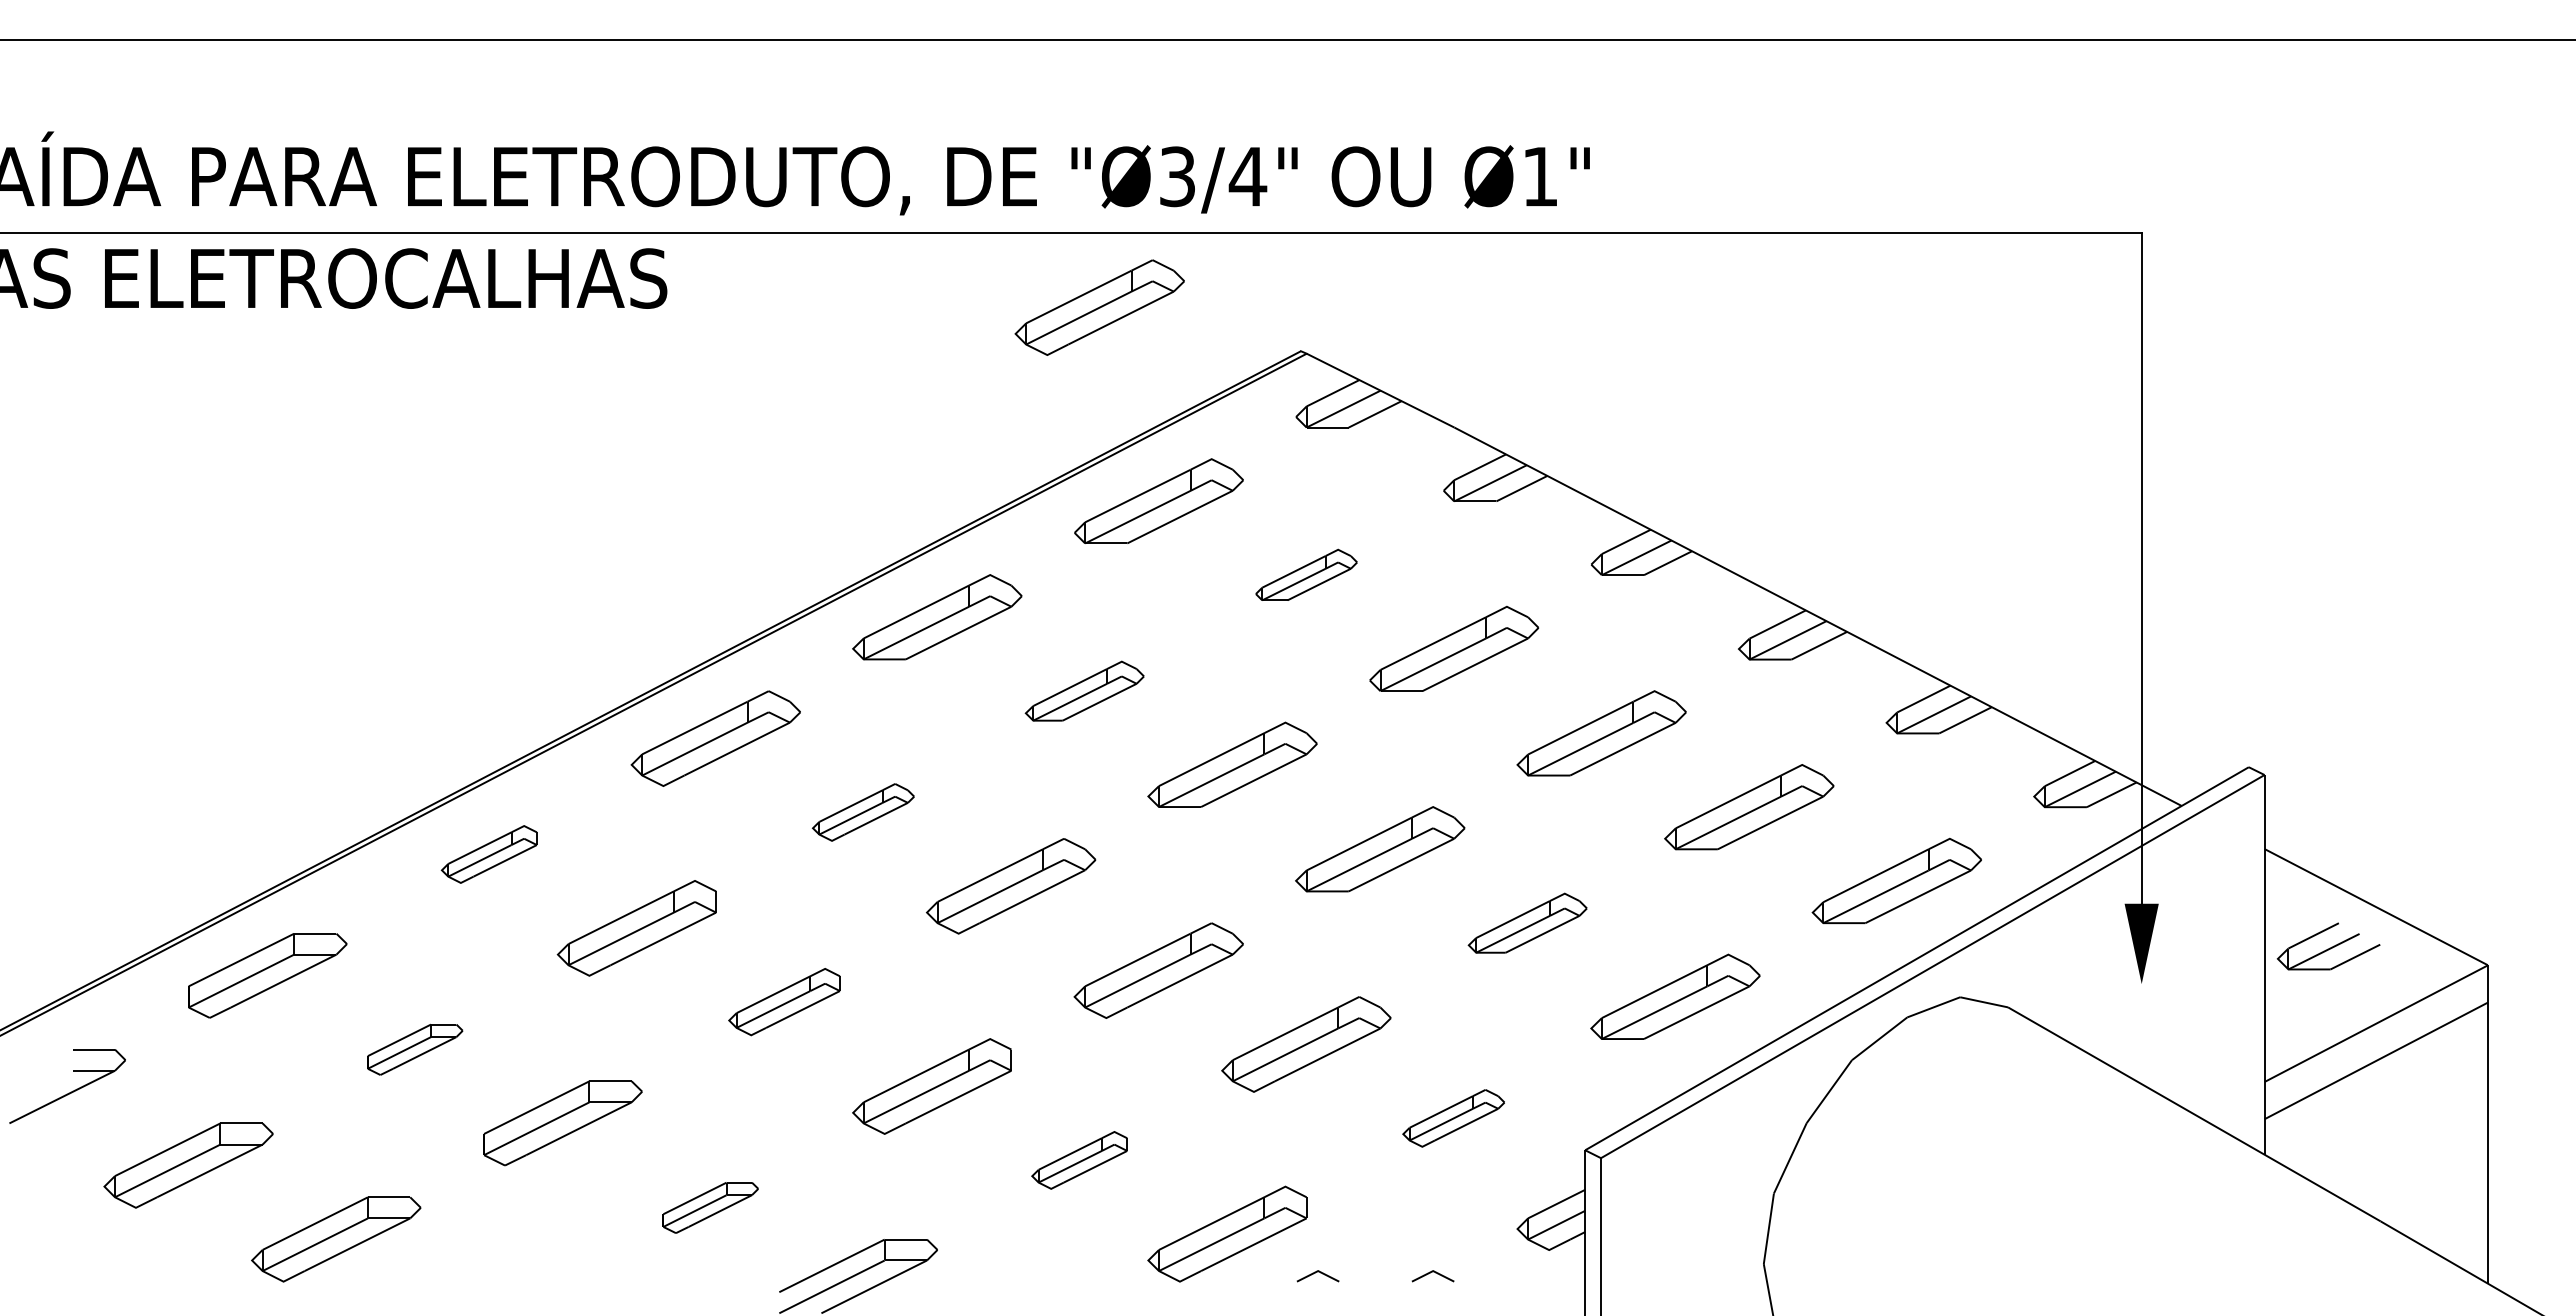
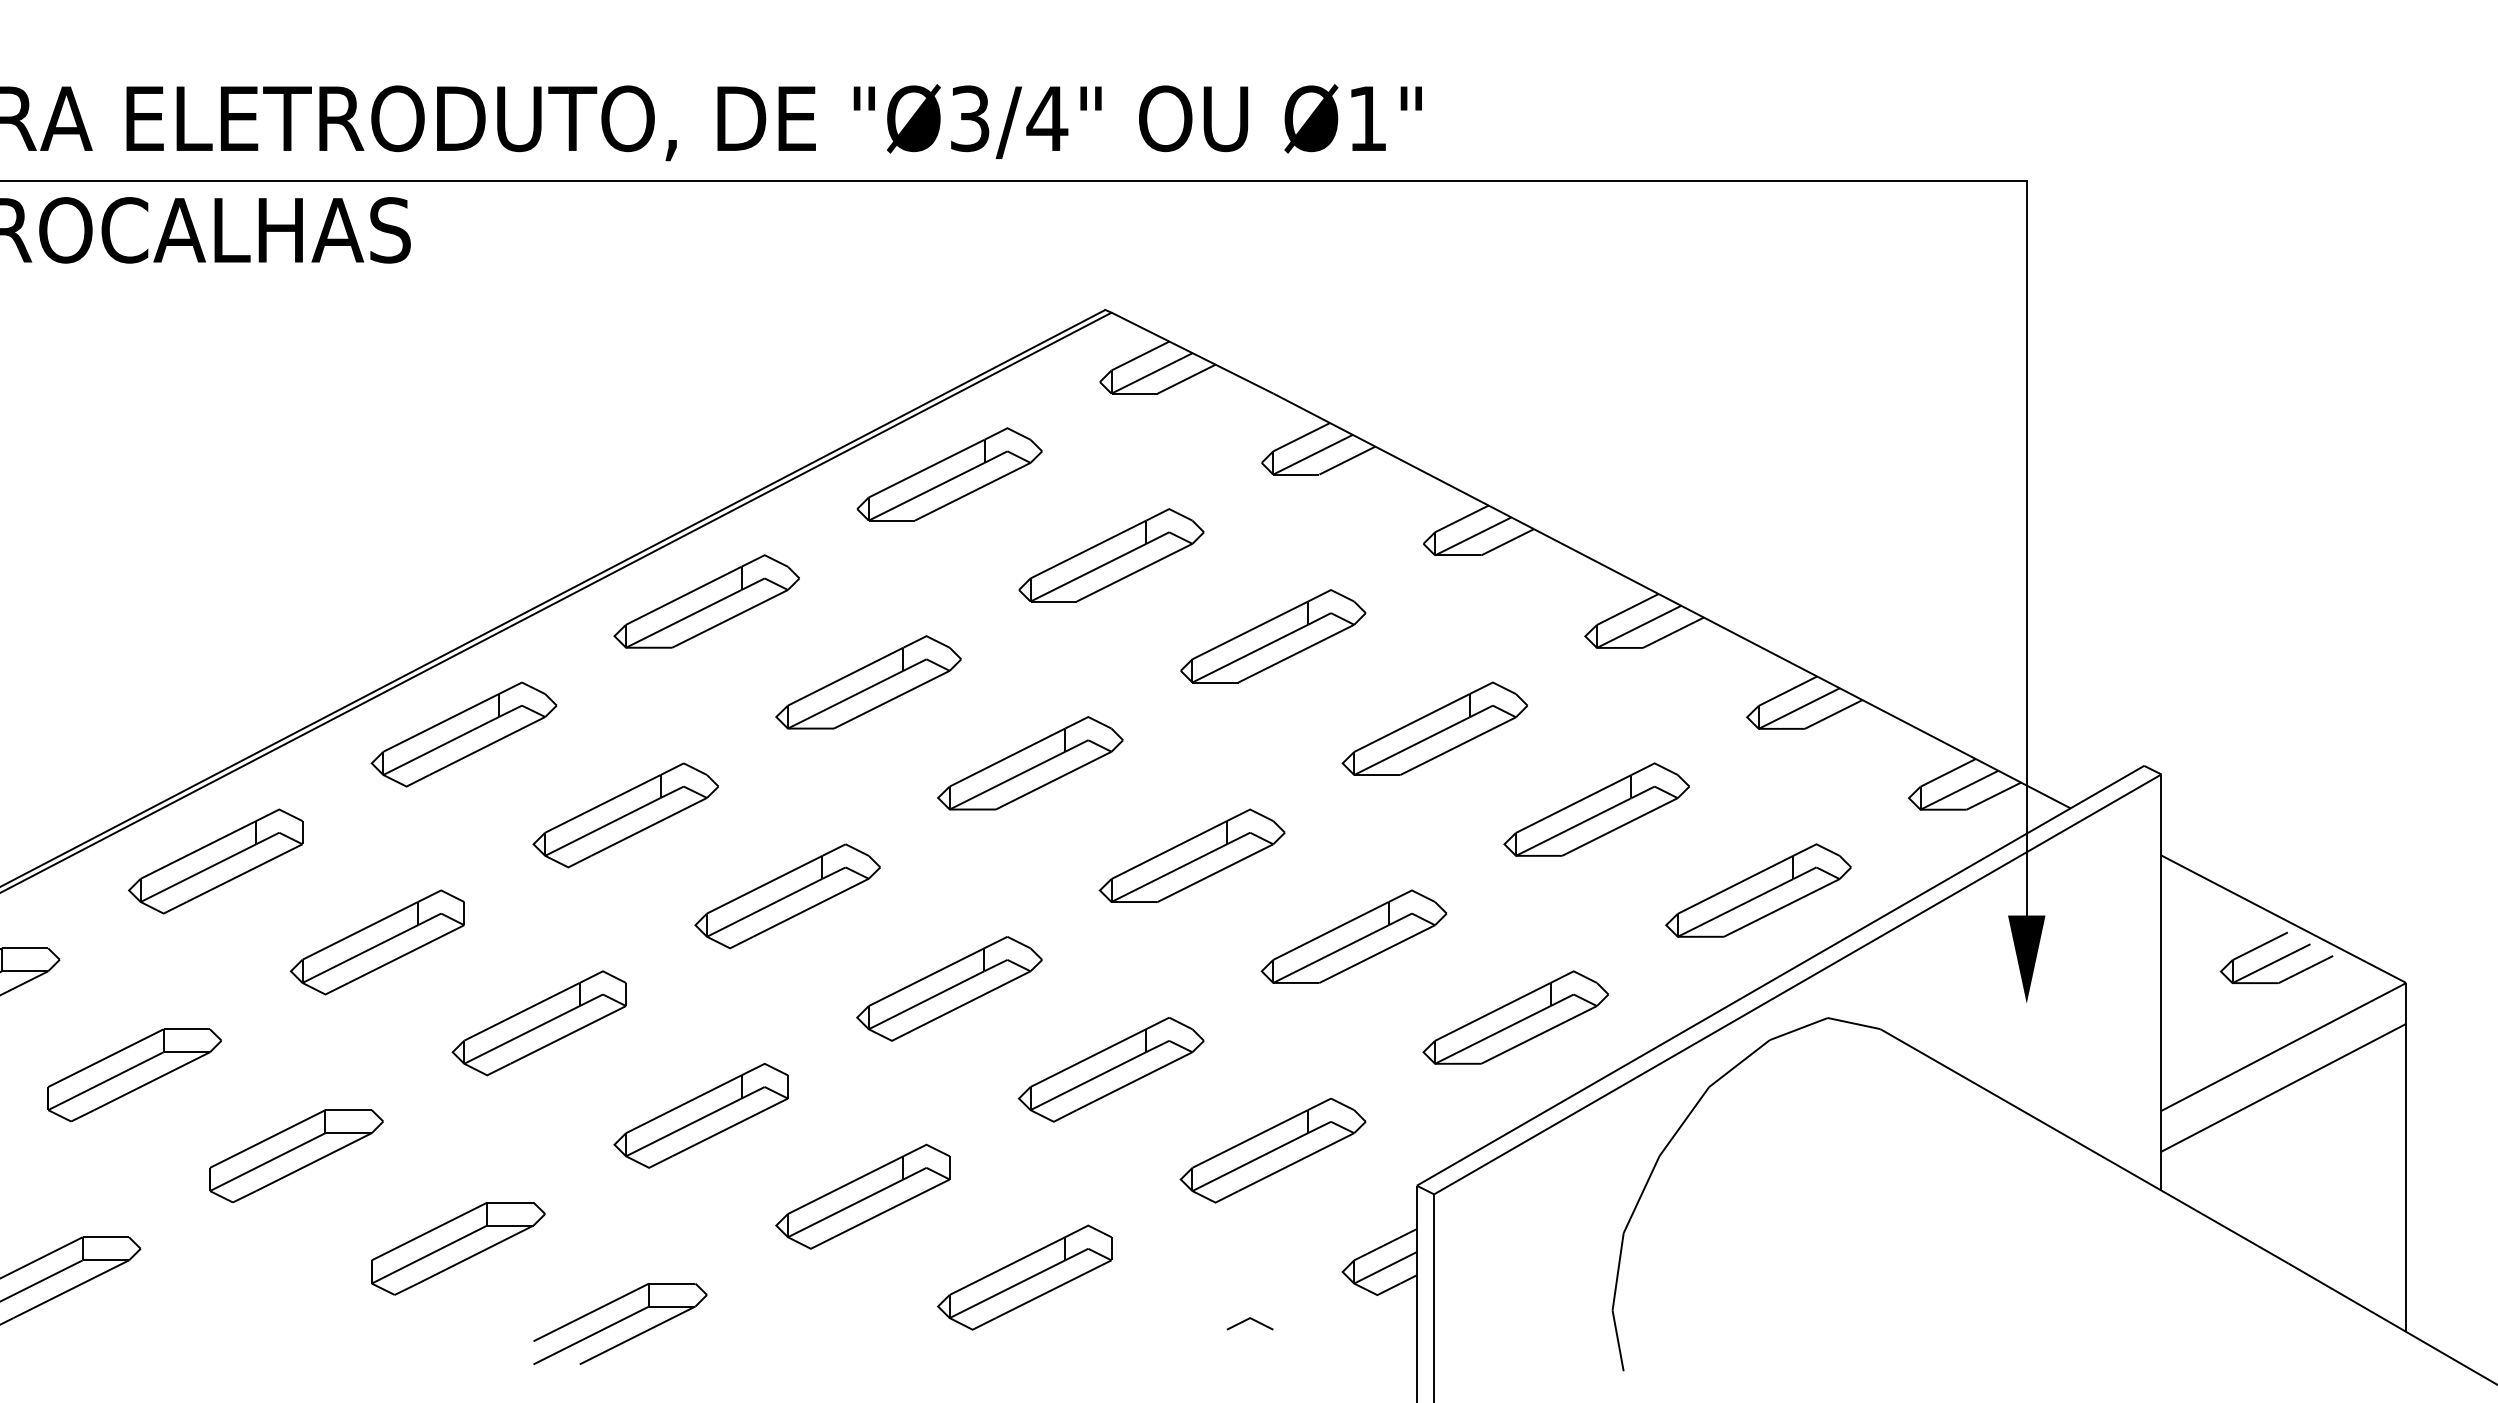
part: (1099, 307) -> (884, 262), removed
part: (1306, 574) -> (1111, 554), size x1.67
part: (1084, 691) -> (868, 682), size x1.43
part: (863, 812) -> (625, 815), size x1.67
part: (489, 854) -> (215, 861), size x1.67
part: (1527, 923) -> (1353, 937), size x1.43
part: (2328, 946) -> (2276, 957), moved
part: (784, 1001) -> (539, 1022), size x1.43
part: (414, 1049) -> (133, 1075), size x1.67
part: (1453, 1118) -> (1272, 1150), size x1.67
part: (1079, 1160) -> (862, 1196), size x1.67
part: (710, 1207) -> (458, 1248), size x1.67
line: (1315, 1273) -> (1121, 1320), removed

